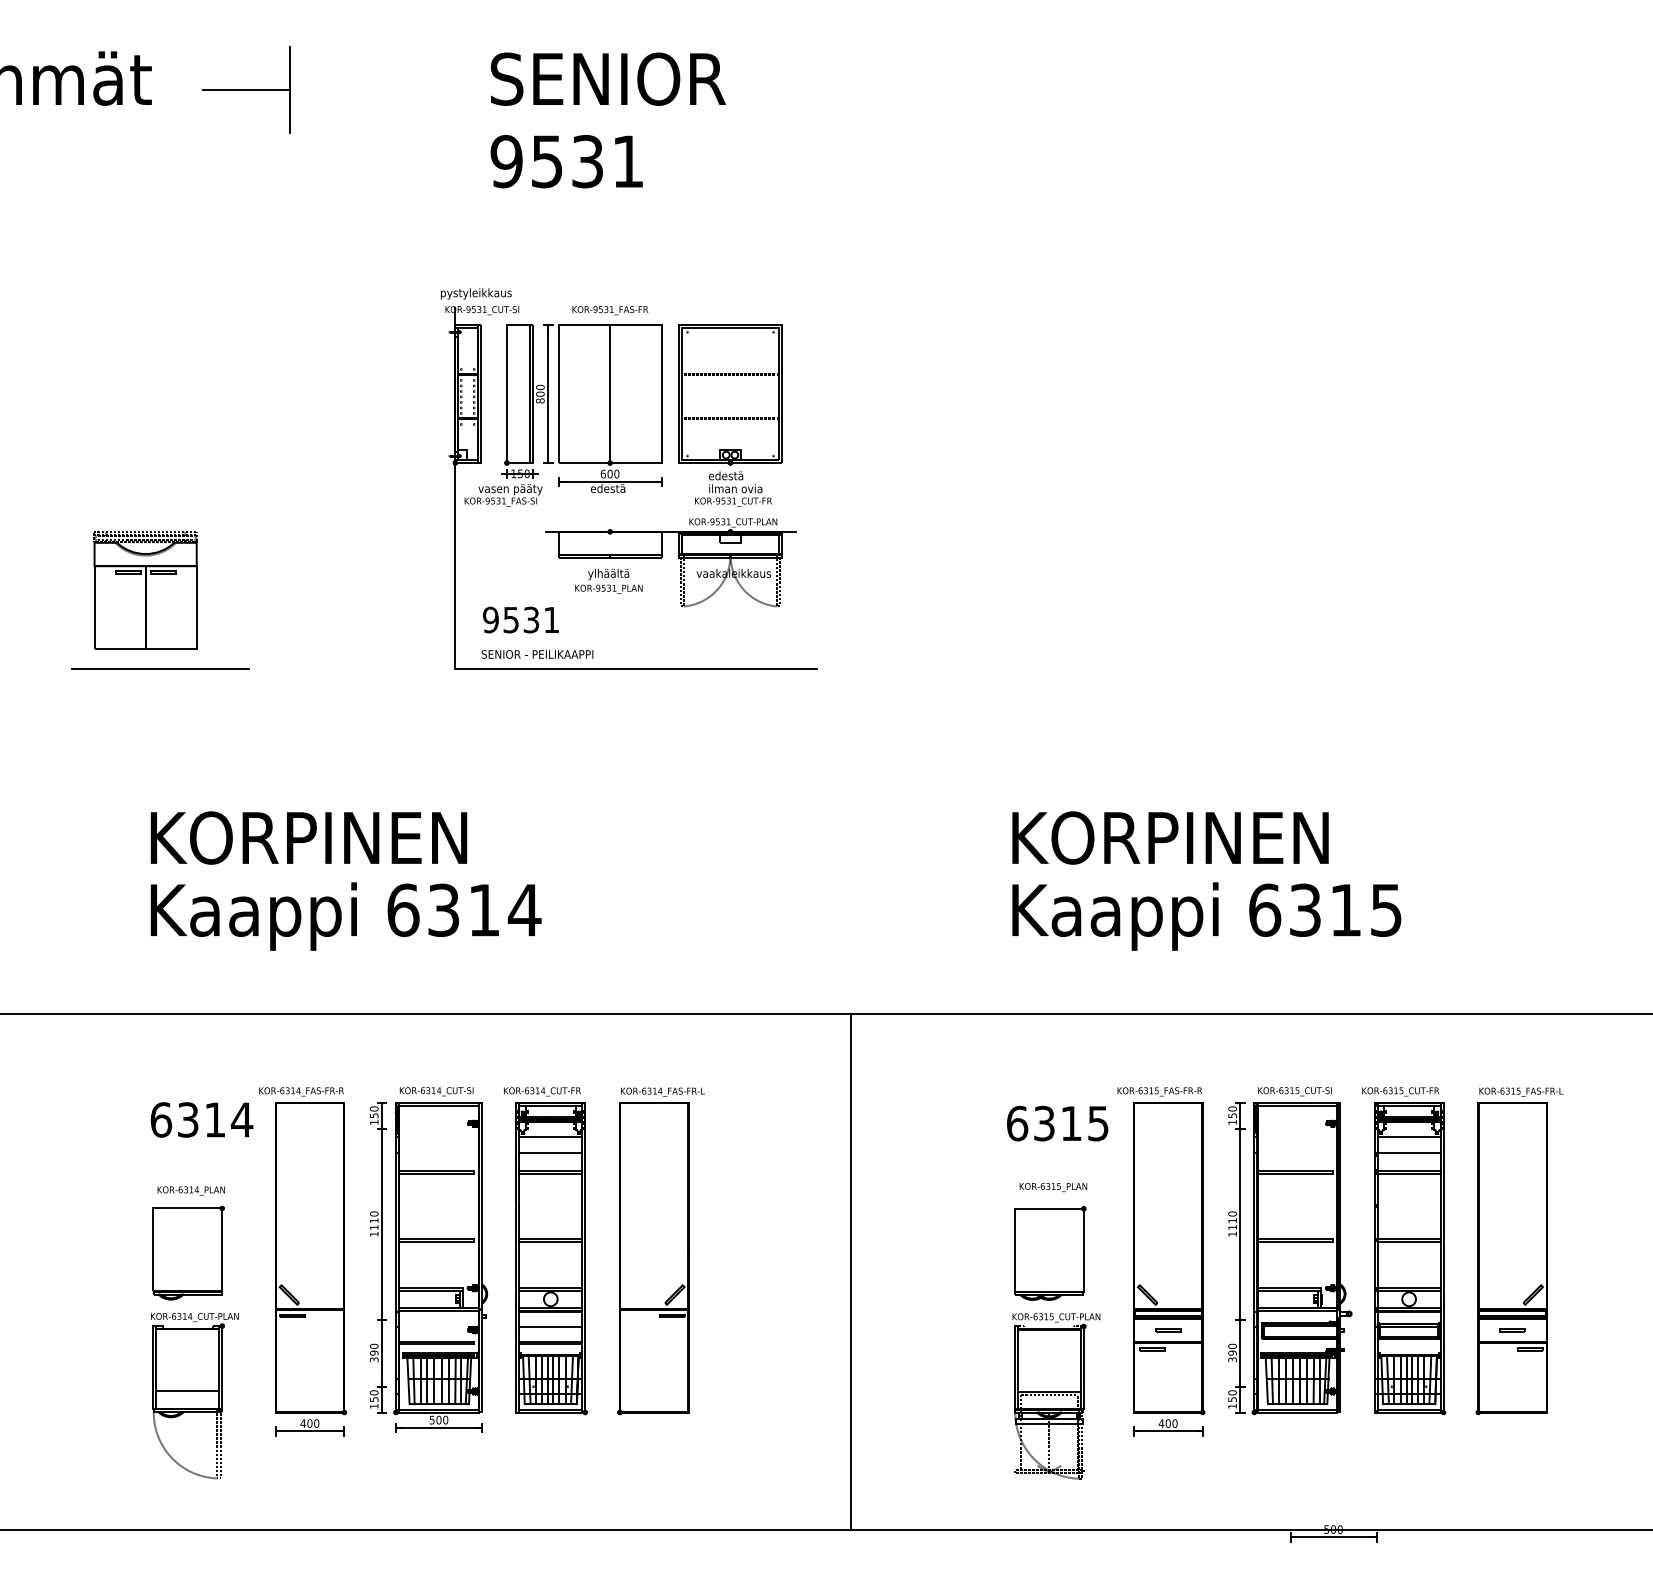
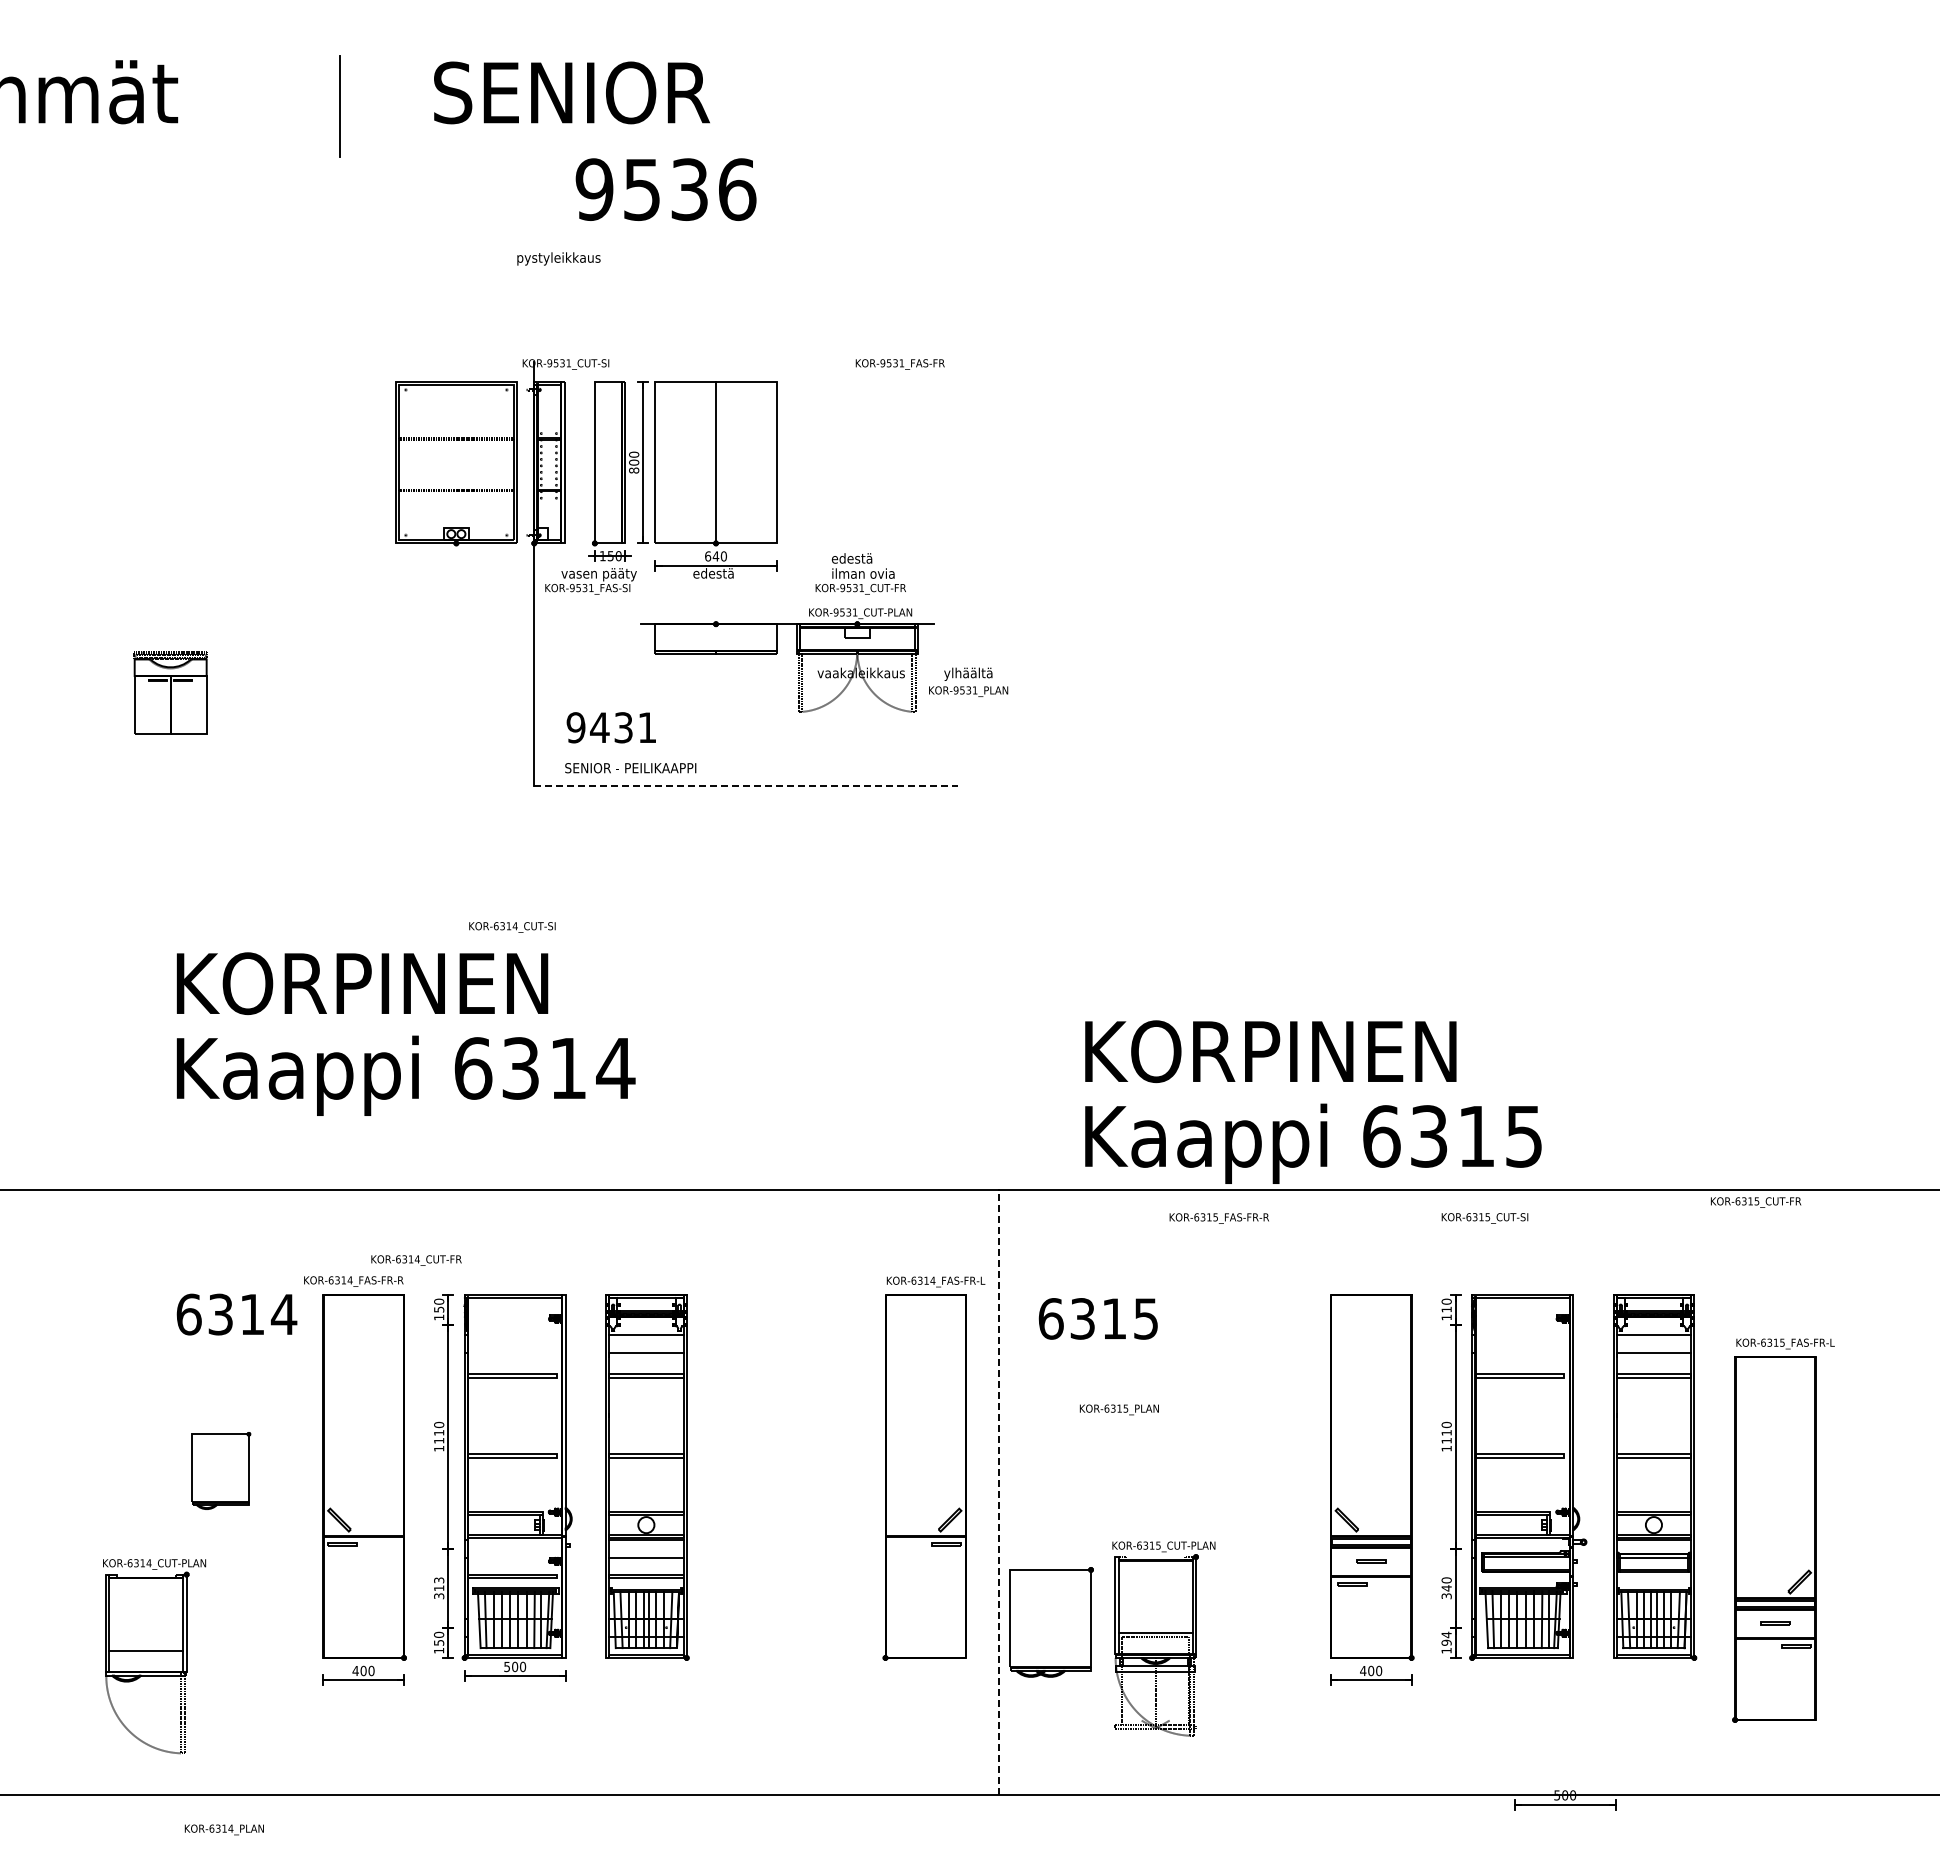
text: (607, 78) -> (571, 92), moved
line: (245, 90) -> (288, 106), removed
text: (628, 161) -> (737, 189), 9531 -> 9536
text: (475, 293) -> (558, 258), moved
text: (609, 310) -> (899, 364), moved
part: (730, 394) -> (456, 463), moved
text: (609, 474) -> (715, 556), 600 -> 640
text: (608, 580) -> (968, 681), moved
part: (145, 590) -> (170, 692), size x0.6
text: (510, 619) -> (599, 727), 9531 -> 9431
line: (159, 669) -> (187, 785), removed
line: (636, 669) -> (746, 785), solid -> dashed
text: (1206, 880) -> (1313, 1101), moved
text: (436, 1091) -> (512, 927), moved
text: (542, 1091) -> (416, 1260), moved
text: (1159, 1091) -> (1218, 1218), moved
text: (1294, 1091) -> (1484, 1218), moved
text: (1401, 1091) -> (1756, 1202), moved
text: (1232, 1115) -> (1446, 1309), 150 -> 110
text: (1056, 1123) -> (1097, 1318), moved
text: (1052, 1187) -> (1118, 1409), moved
text: (190, 1190) -> (223, 1829), moved
part: (660, 1251) -> (933, 1468), moved
part: (1519, 1251) -> (1783, 1530), moved
part: (188, 1252) -> (221, 1470), size x0.7
part: (1050, 1253) -> (1051, 1622), moved
line: (850, 1271) -> (998, 1492), solid -> dashed
text: (374, 1349) -> (439, 1584), 390 -> 313
text: (1232, 1353) -> (1446, 1588), 390 -> 340
part: (194, 1395) -> (154, 1656), moved
part: (1056, 1395) -> (1163, 1638), moved
text: (1232, 1395) -> (1446, 1638), 150 -> 194

